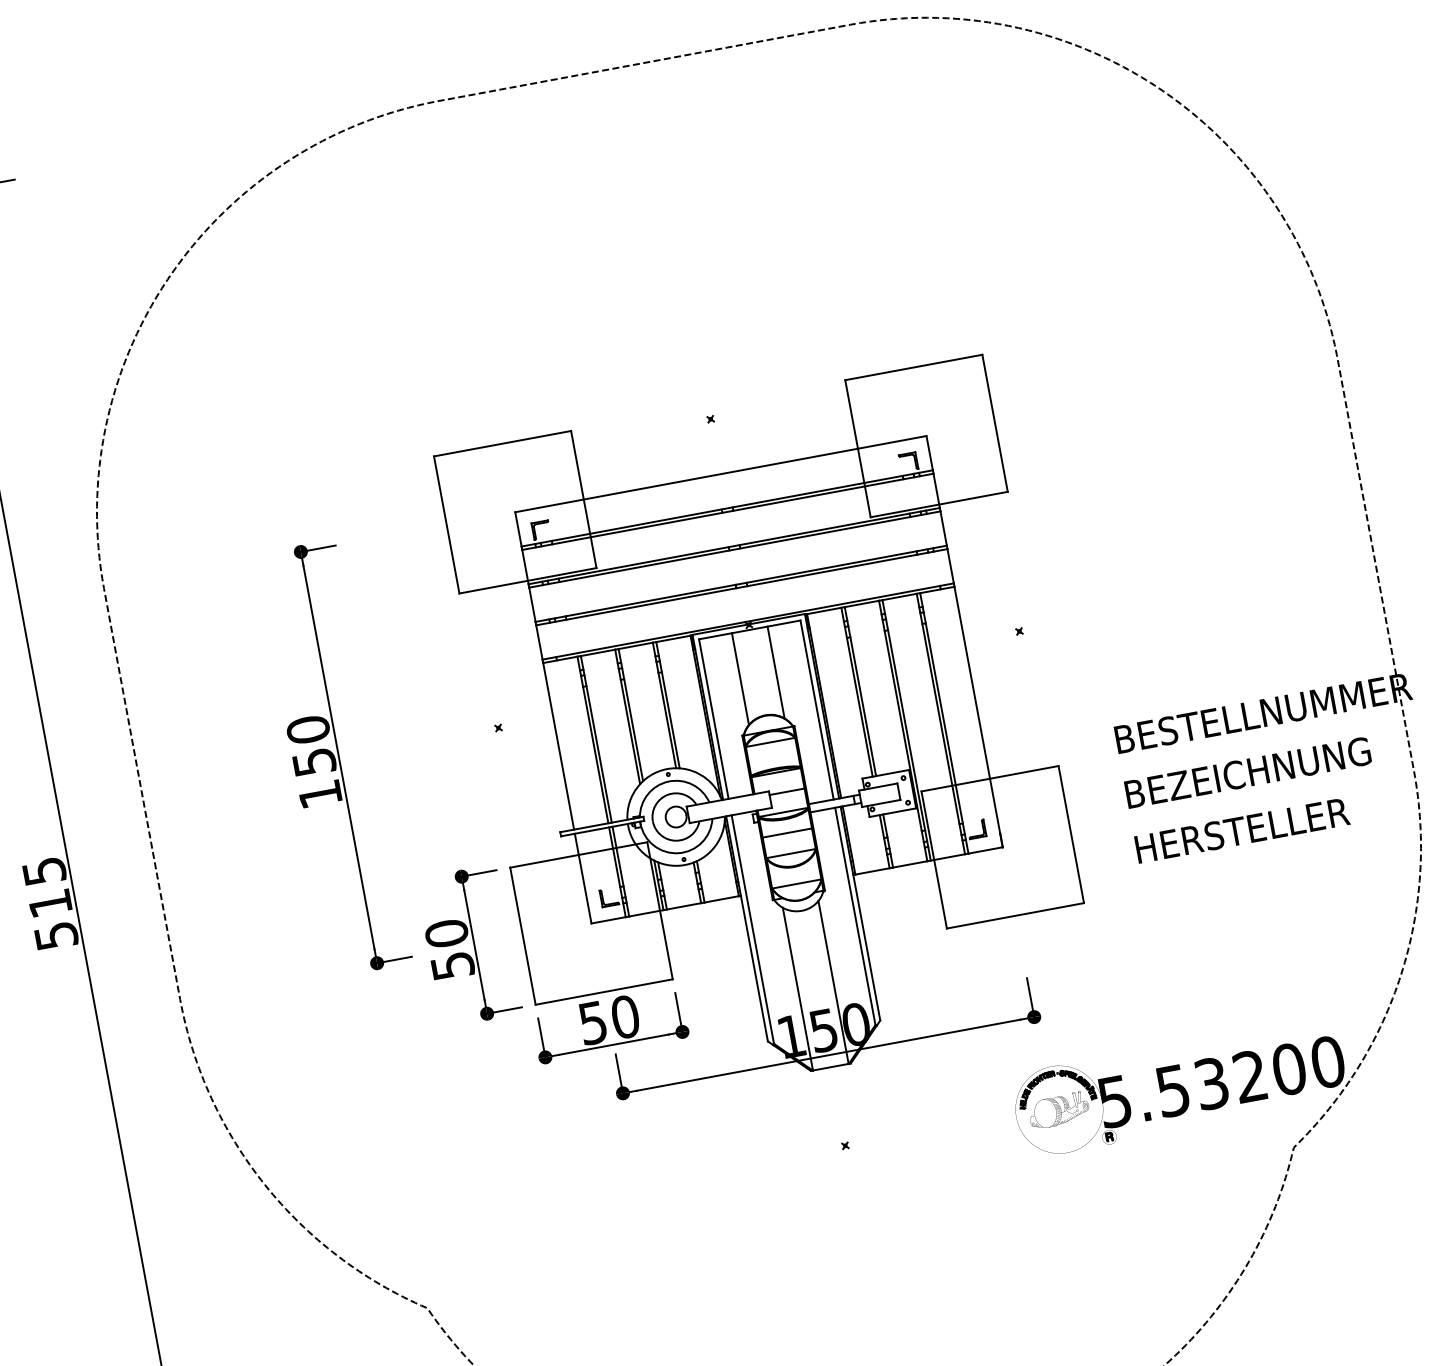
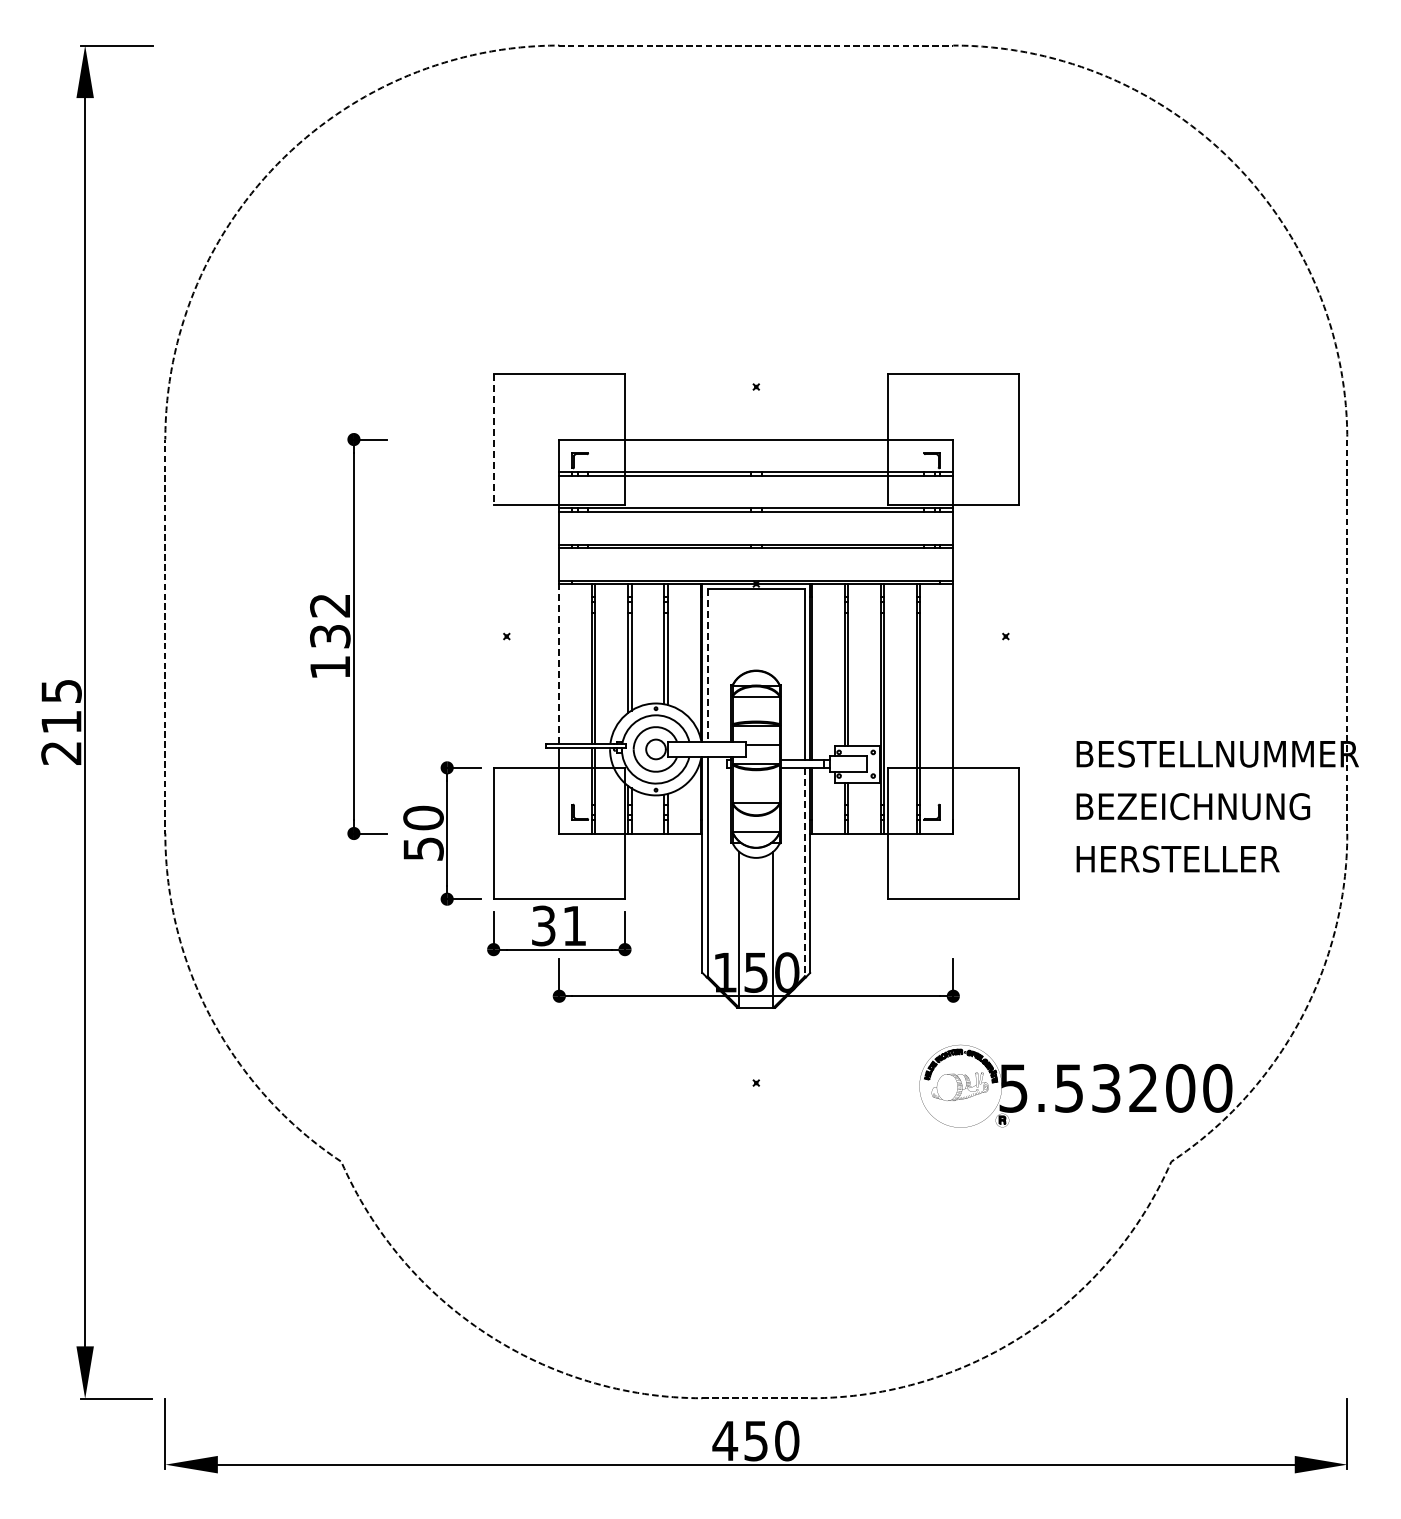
line: (446, 524) -> (493, 439), solid -> dashed
line: (776, 672) -> (773, 632), removed
line: (740, 678) -> (739, 632), removed
line: (713, 719) -> (707, 665), solid -> dashed
text: (311, 745) -> (330, 620), 150 -> 132
line: (558, 745) -> (559, 663), solid -> dashed
line: (786, 833) -> (755, 783), removed
line: (854, 916) -> (804, 872), solid -> dashed
text: (56, 936) -> (61, 753), 515 -> 215
text: (609, 1019) -> (559, 925), 50 -> 31

